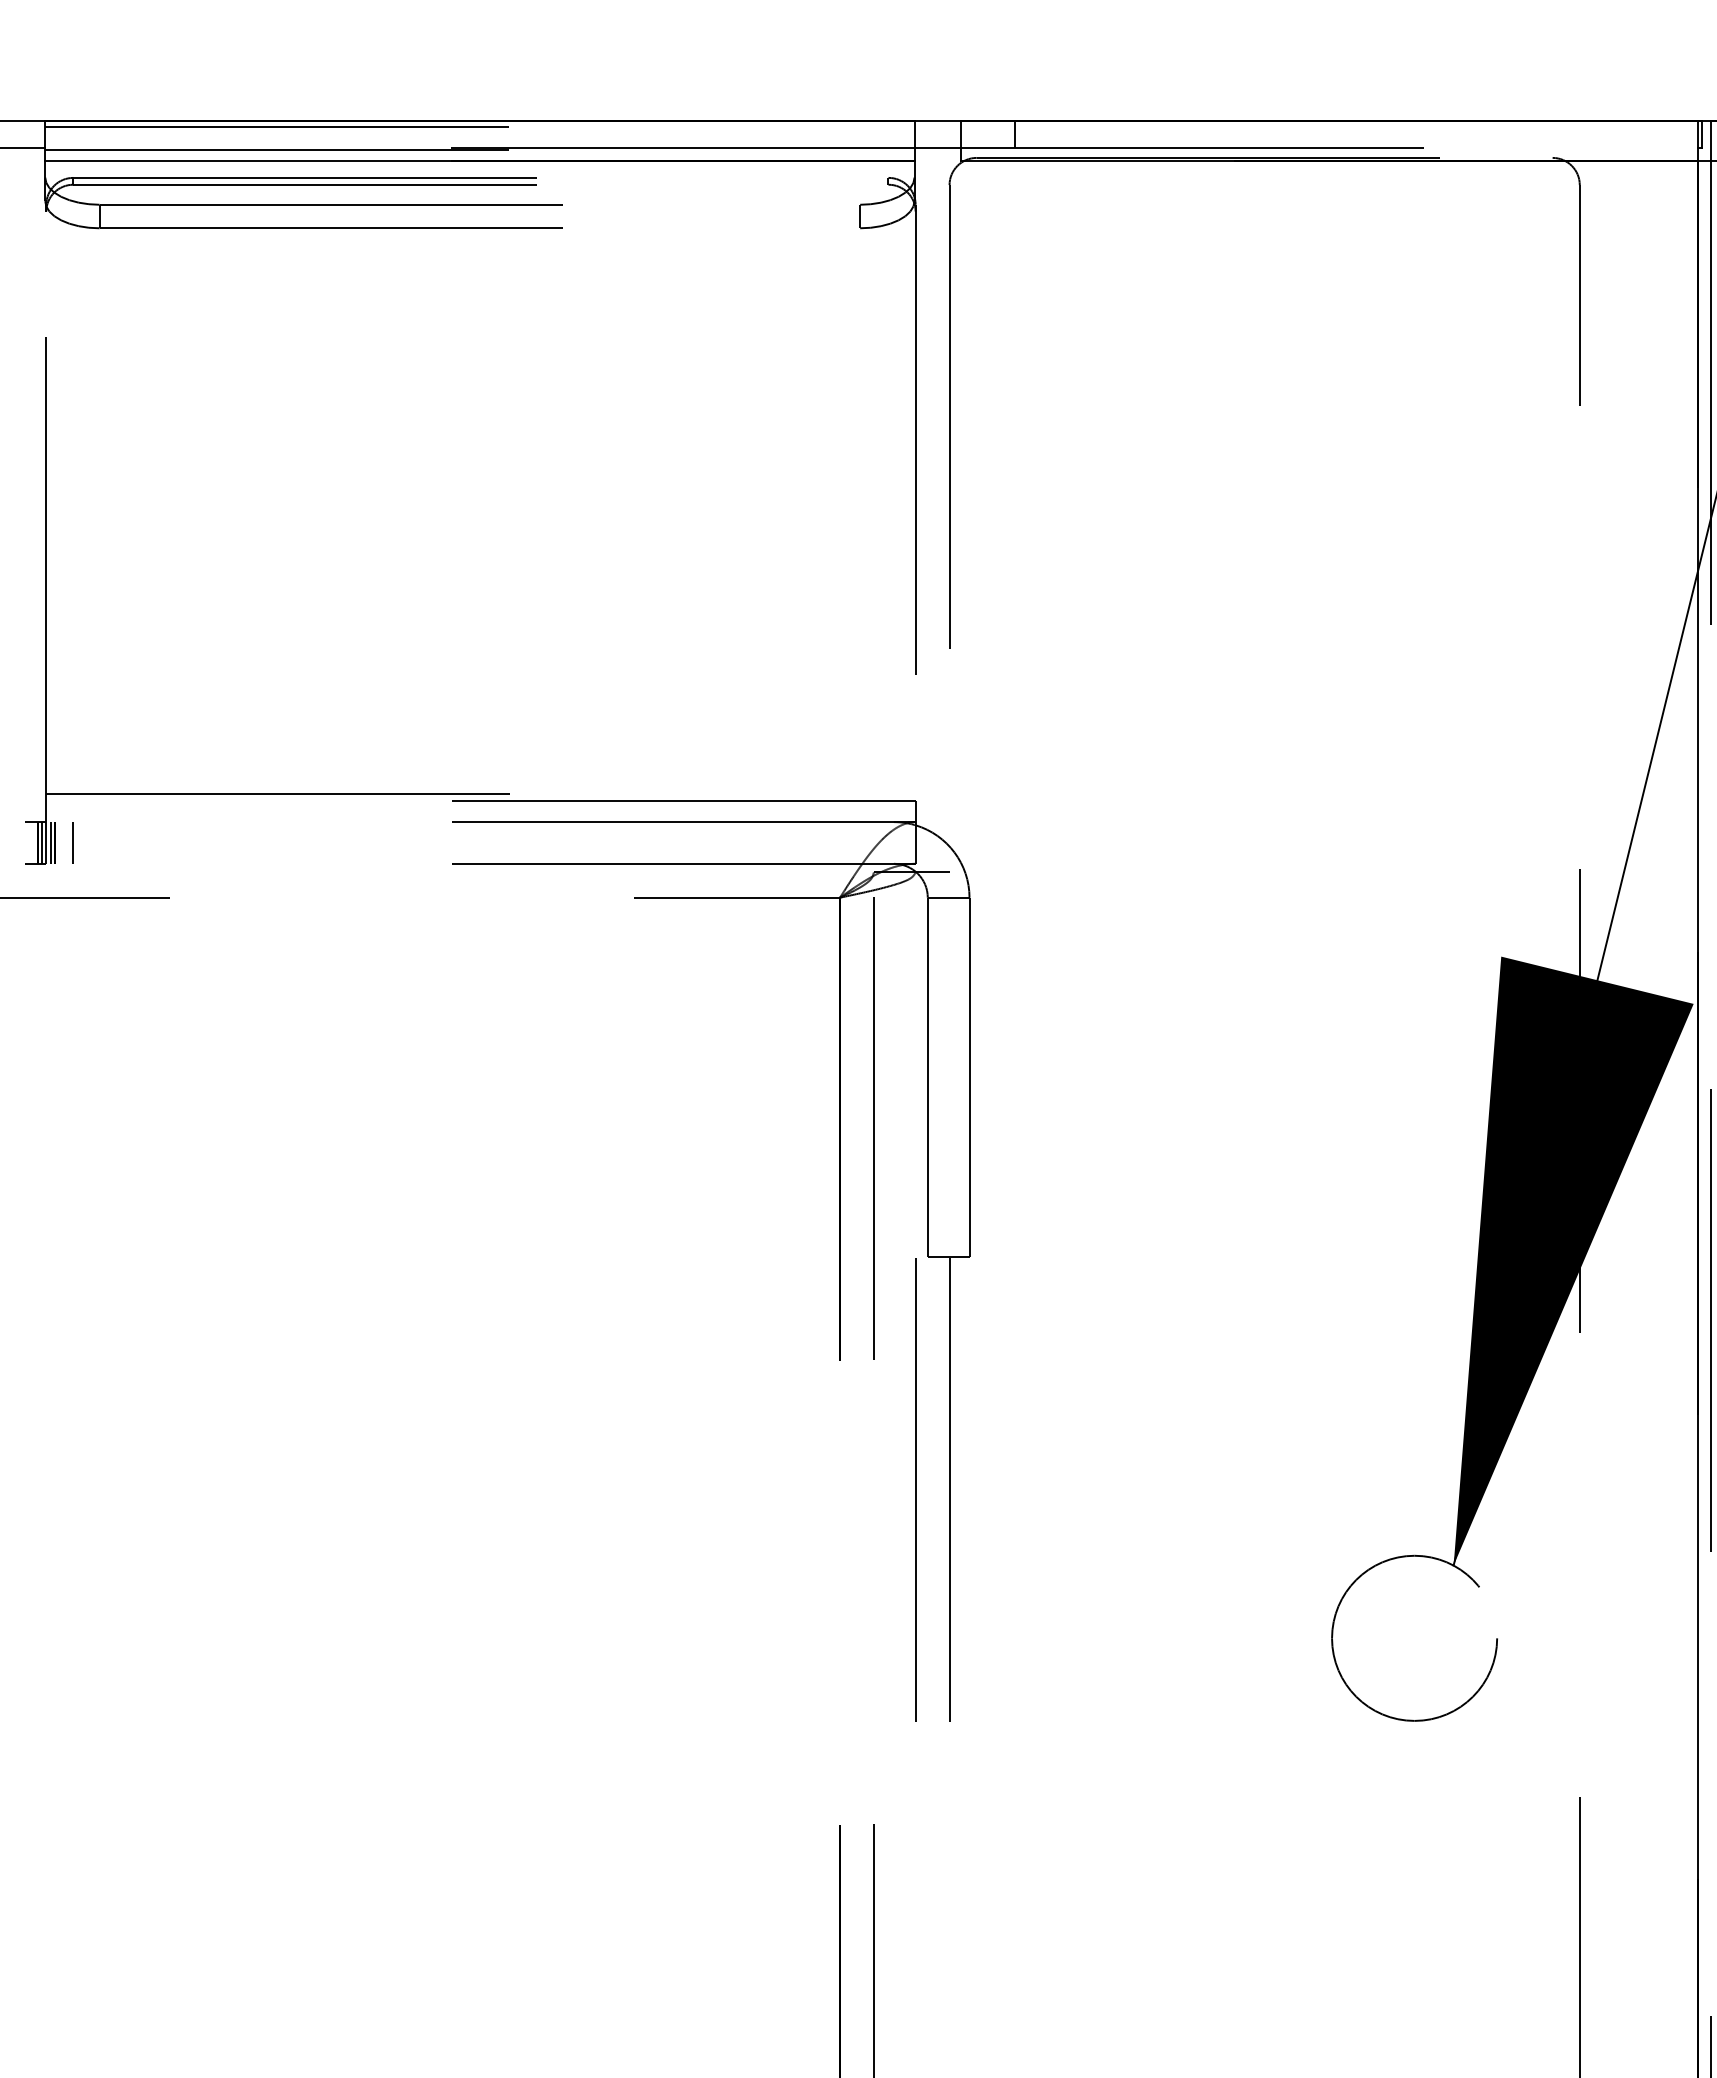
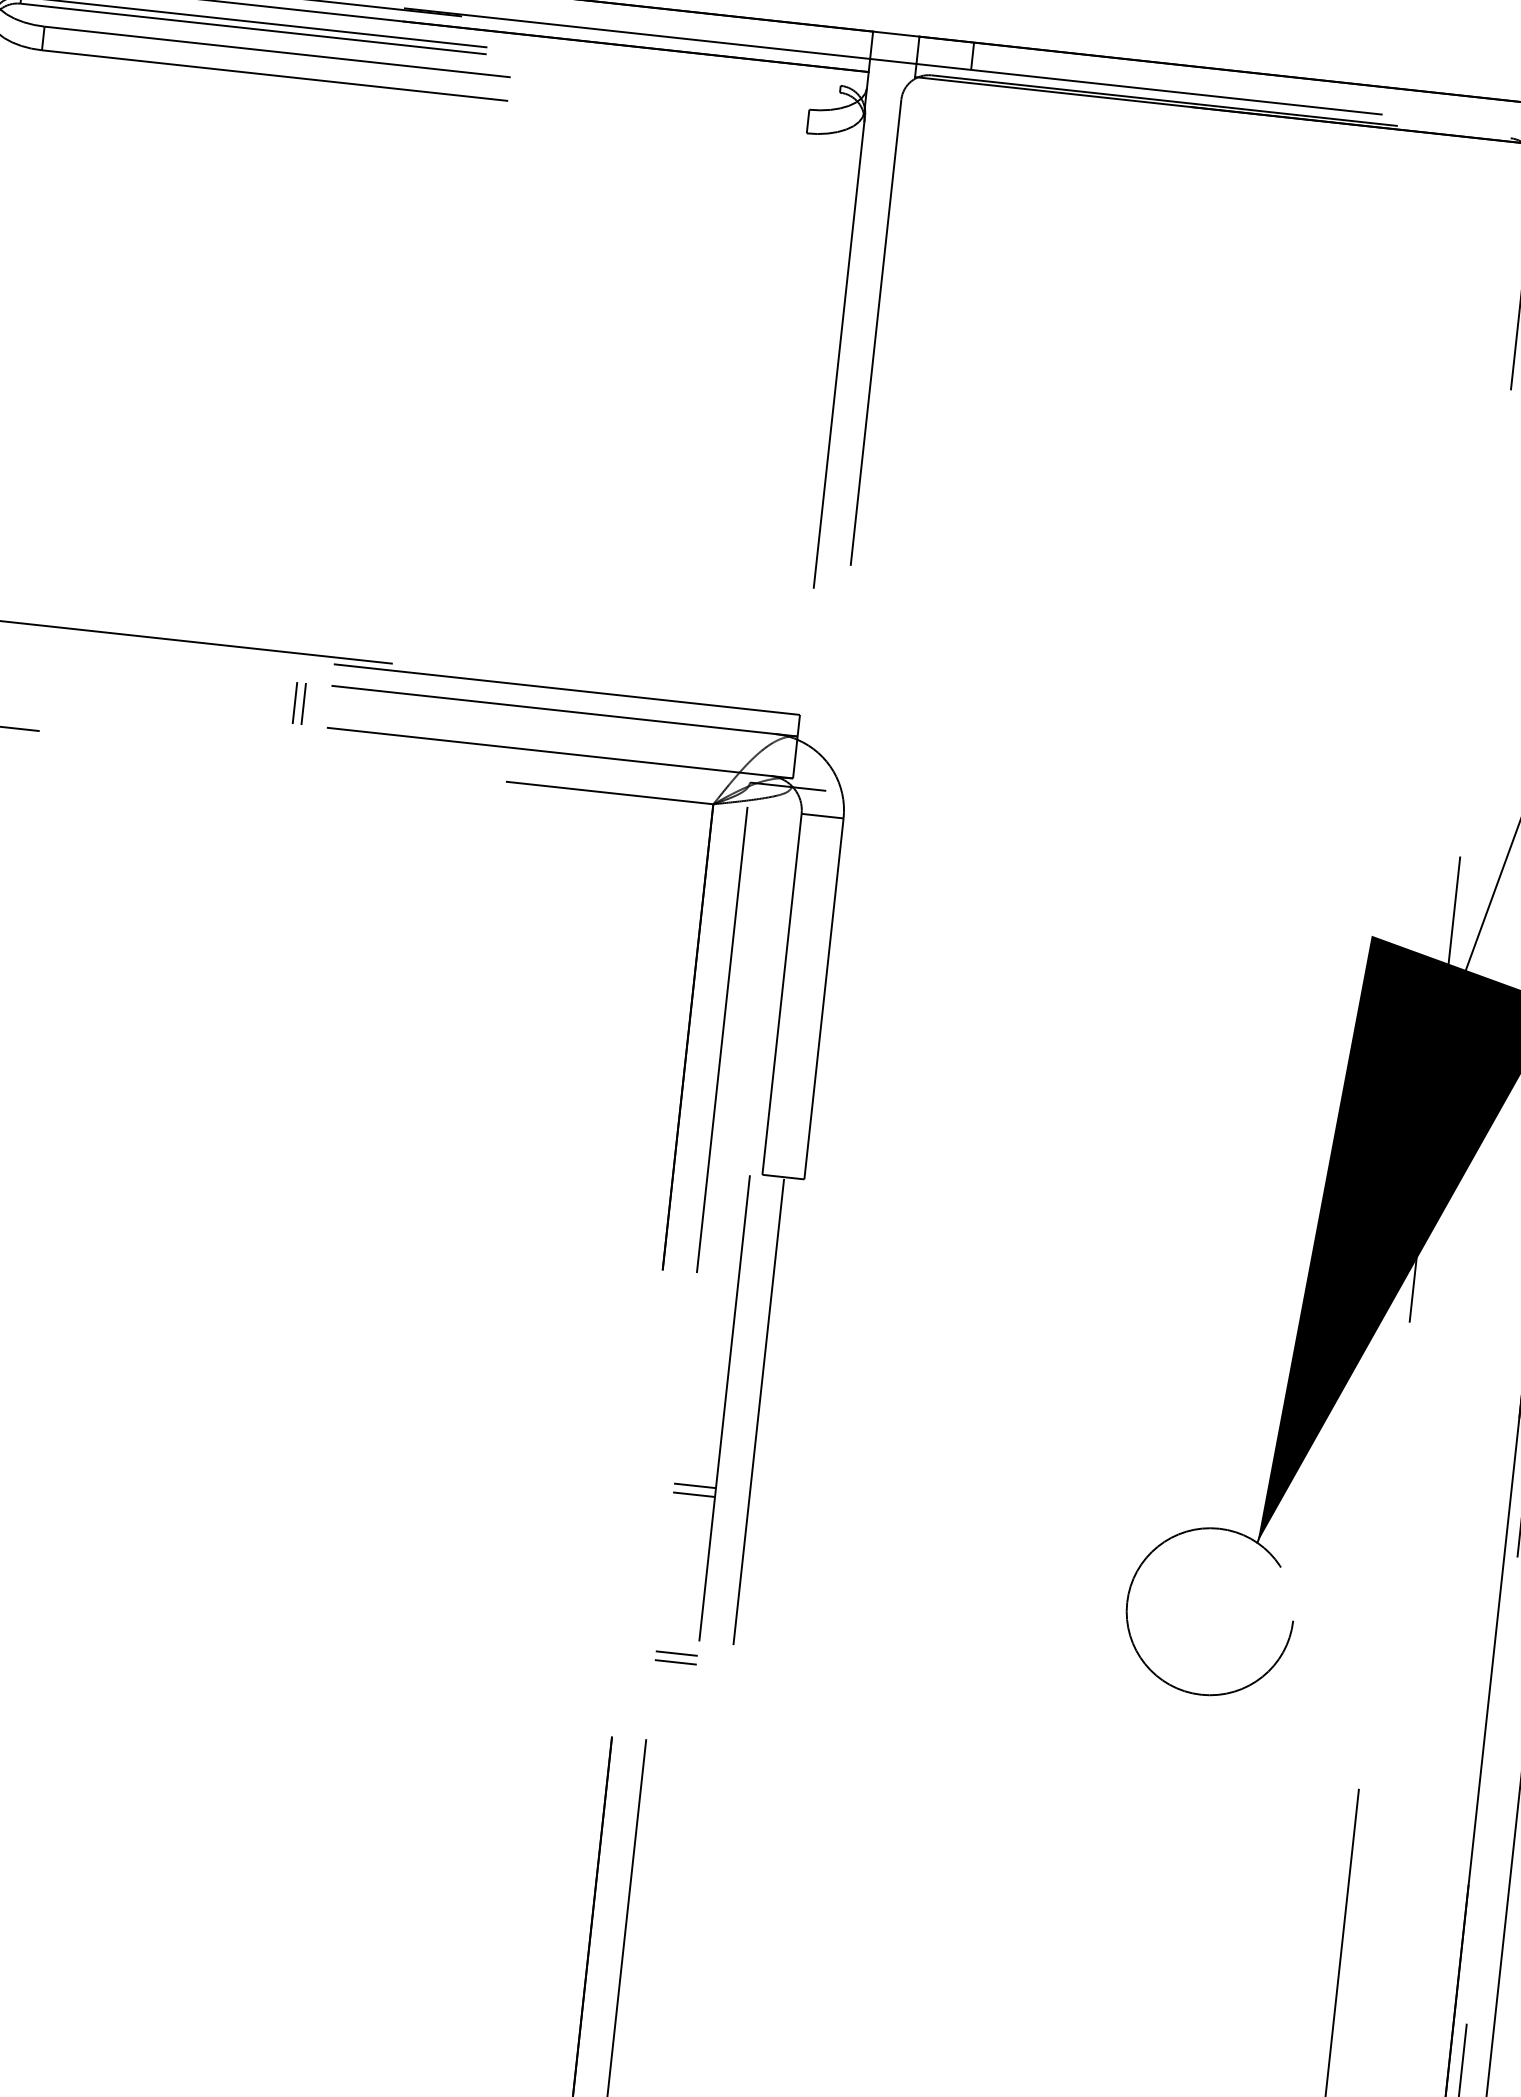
line: (417, 842) -> (294, 702), added
line: (426, 842) -> (303, 703), added
line: (894, 1569) -> (694, 1485), added
line: (894, 1578) -> (693, 1494), added
line: (894, 1736) -> (676, 1653), added
line: (894, 1745) -> (675, 1662), added

